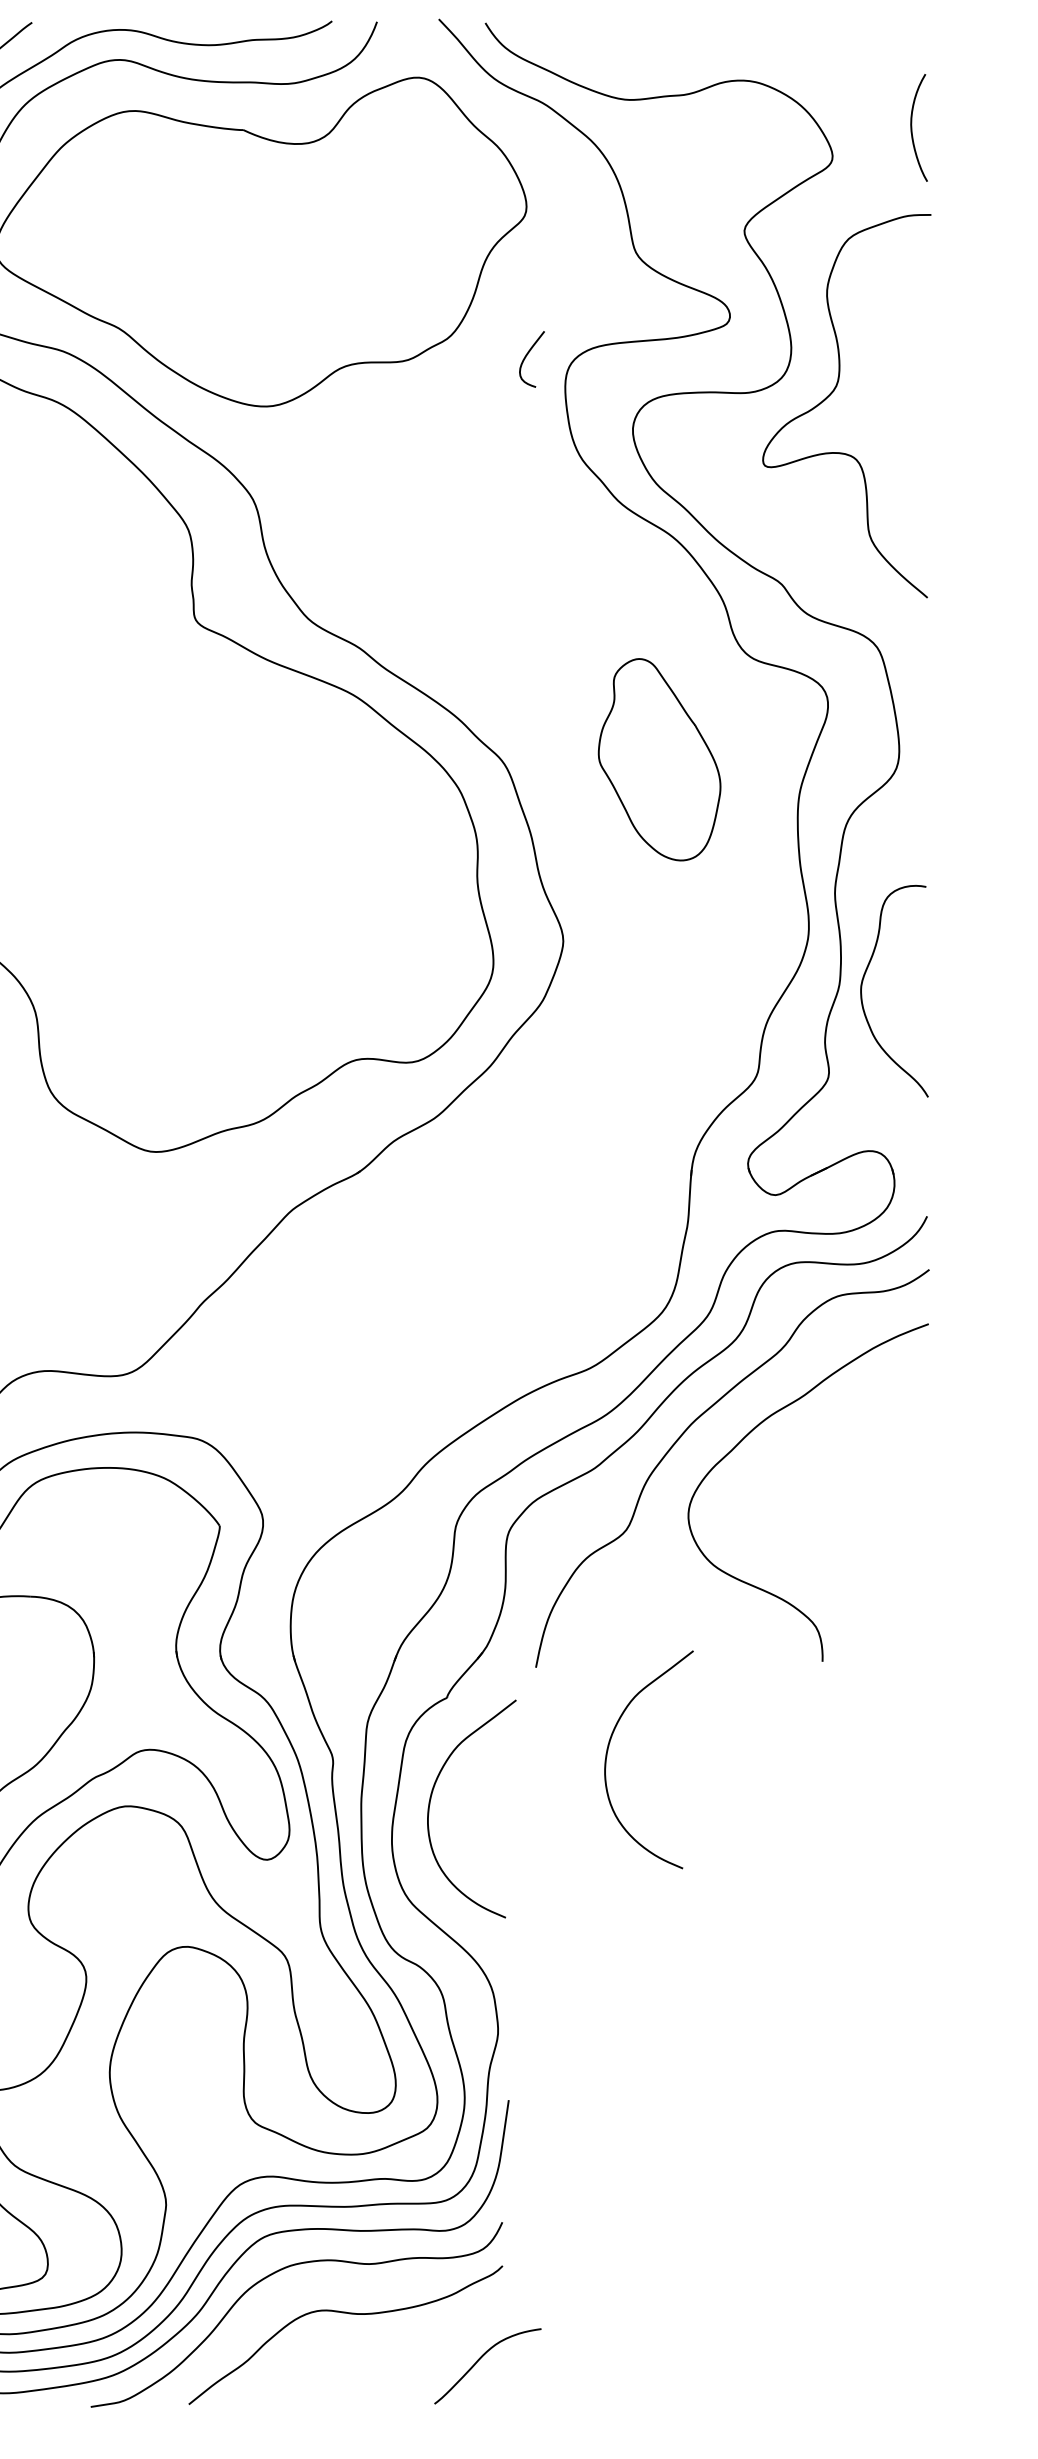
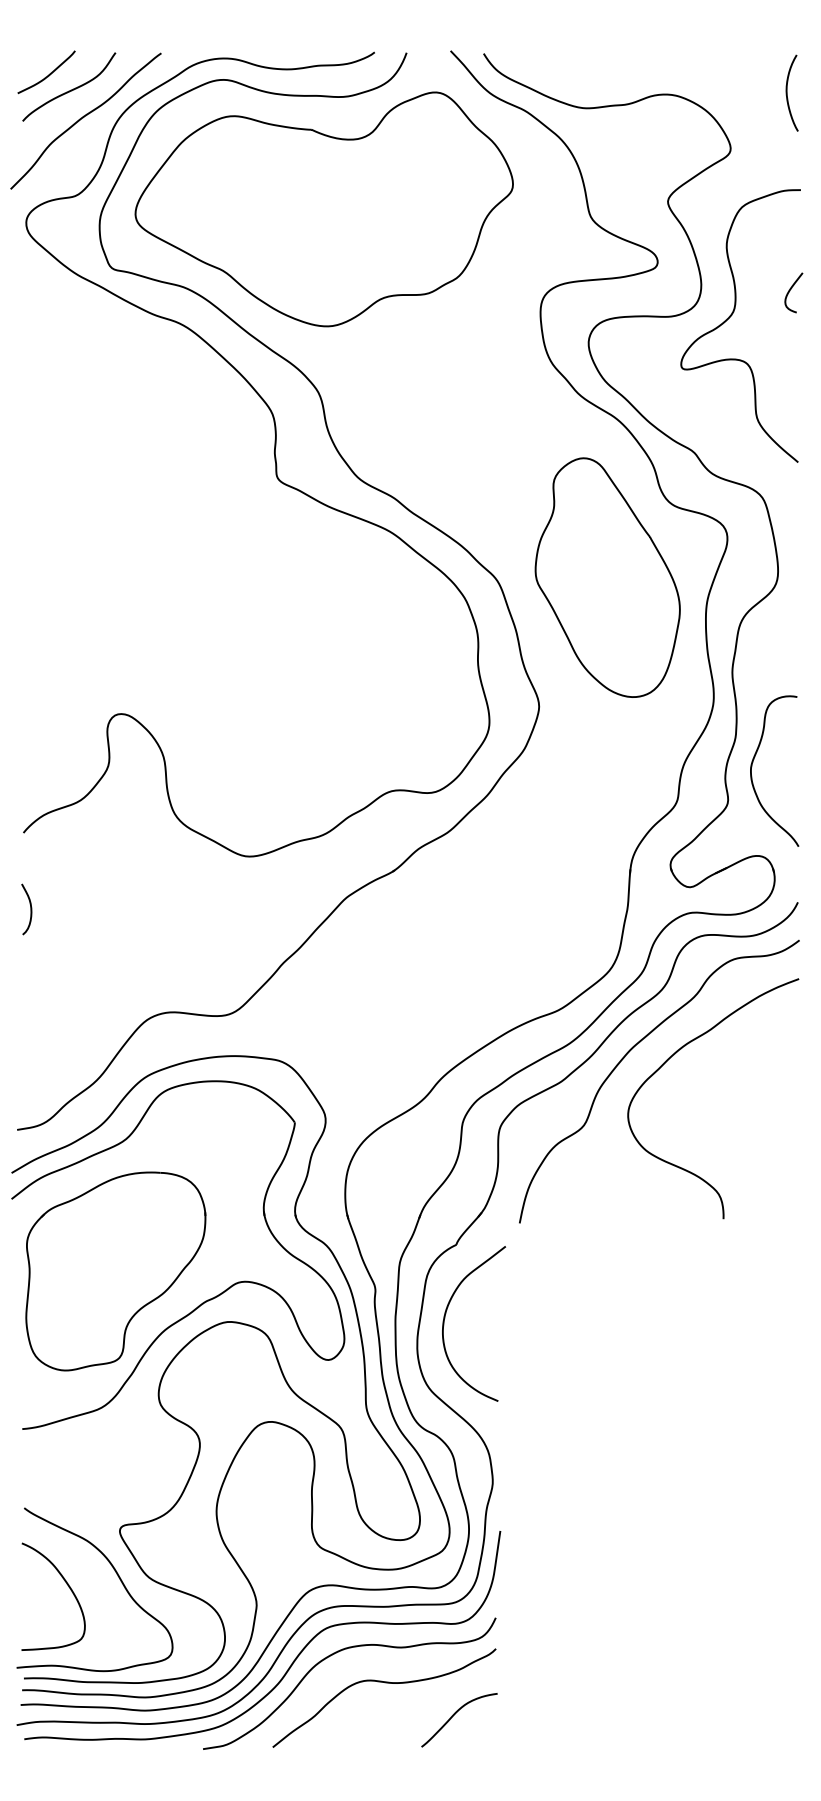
curve: (912, 126) -> (787, 92), moved
curve: (527, 357) -> (790, 291), moved
part: (659, 759) -> (607, 577), size x1.67
curve: (863, 984) -> (752, 766), moved
curve: (608, 1752) -> (571, 1283), removed
curve: (480, 2359) -> (454, 1715), moved

